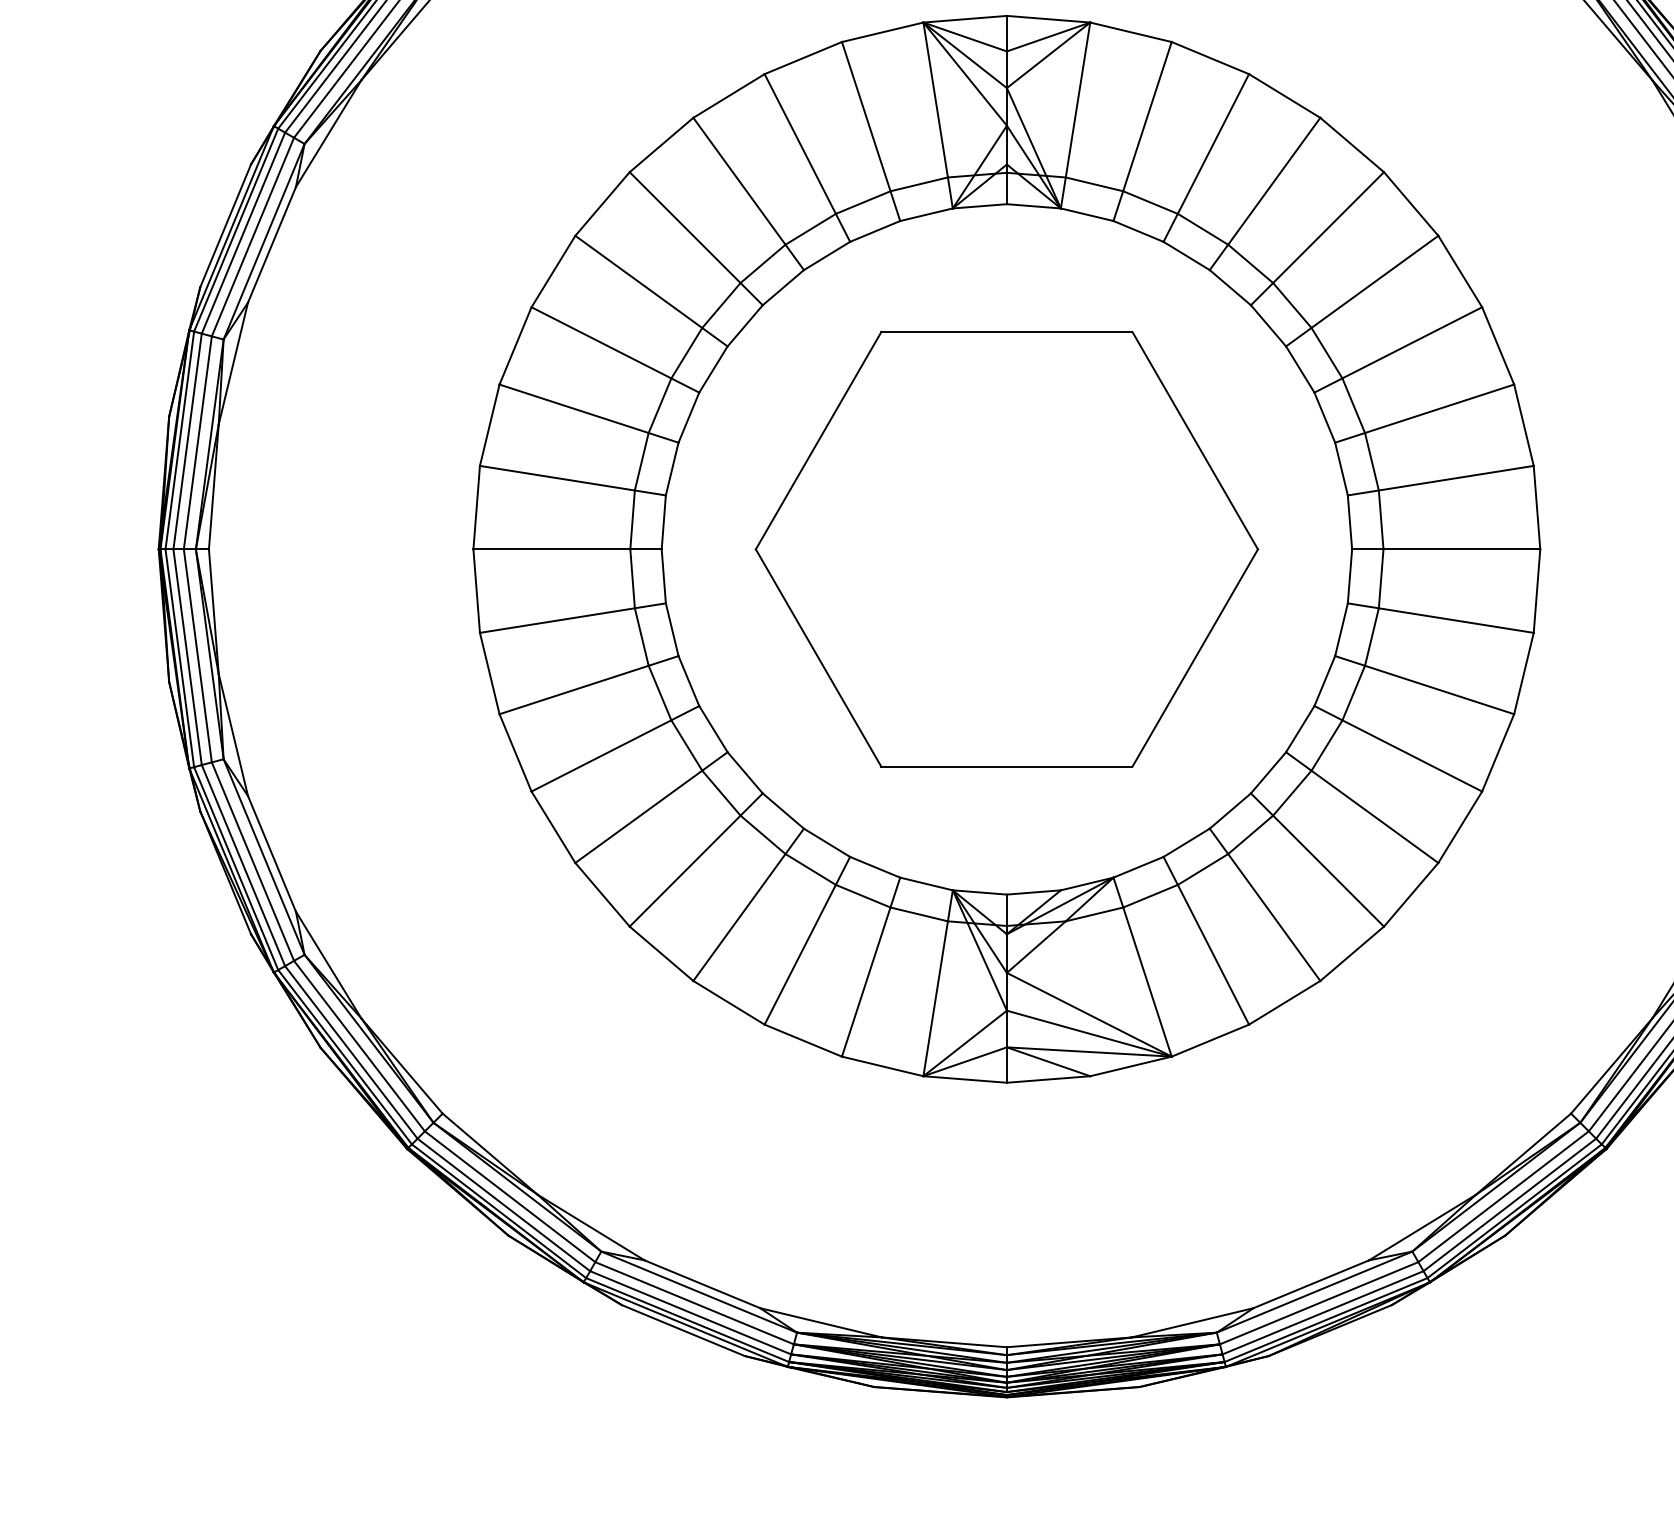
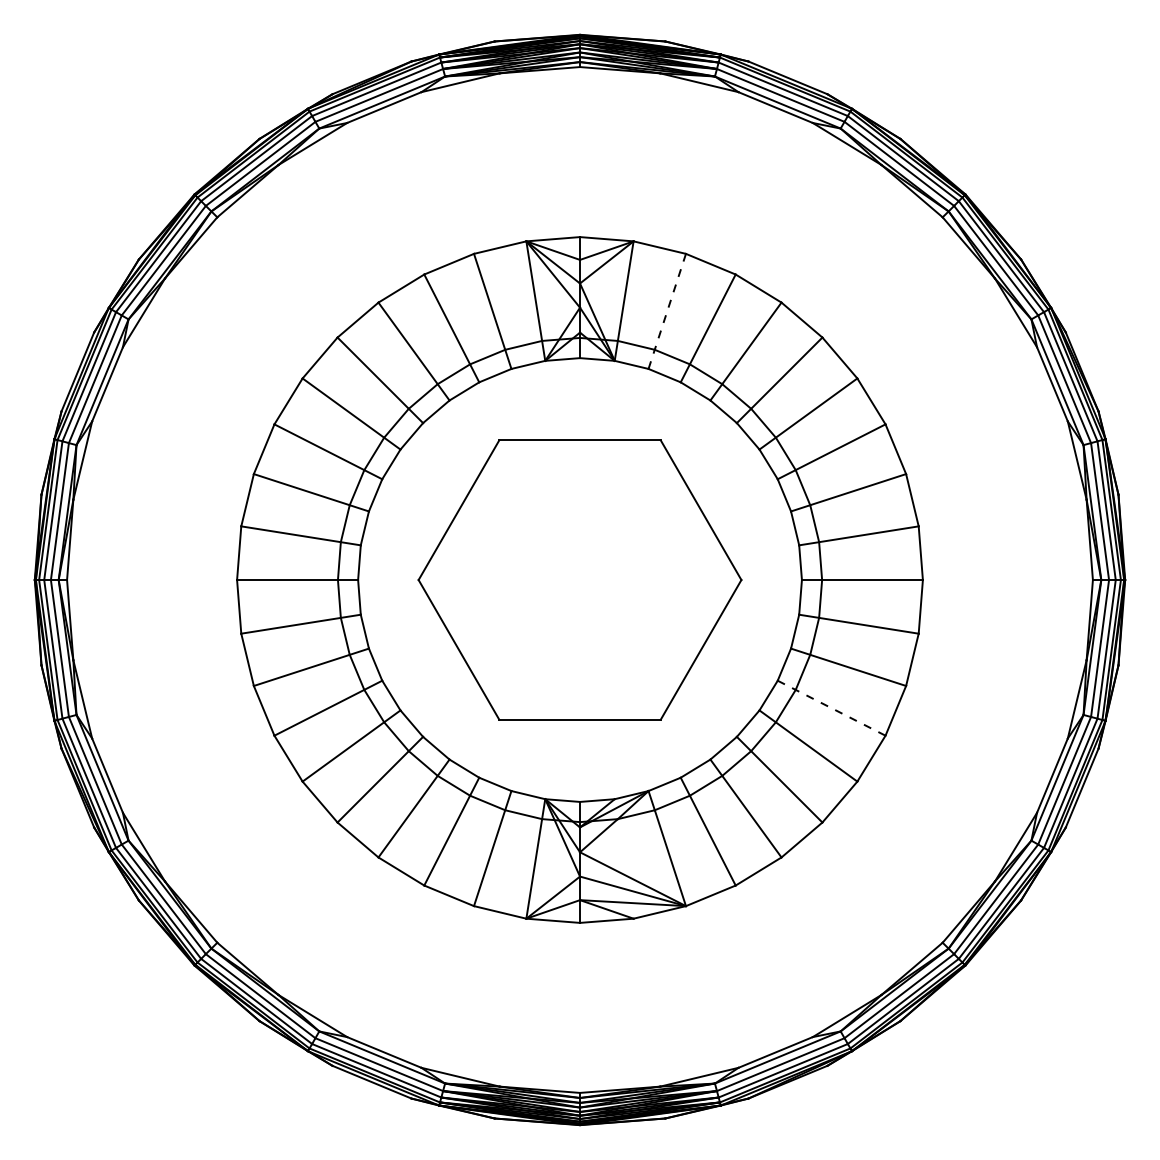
line: (1142, 131) -> (667, 311), solid -> dashed
line: (1398, 749) -> (831, 708), solid -> dashed

